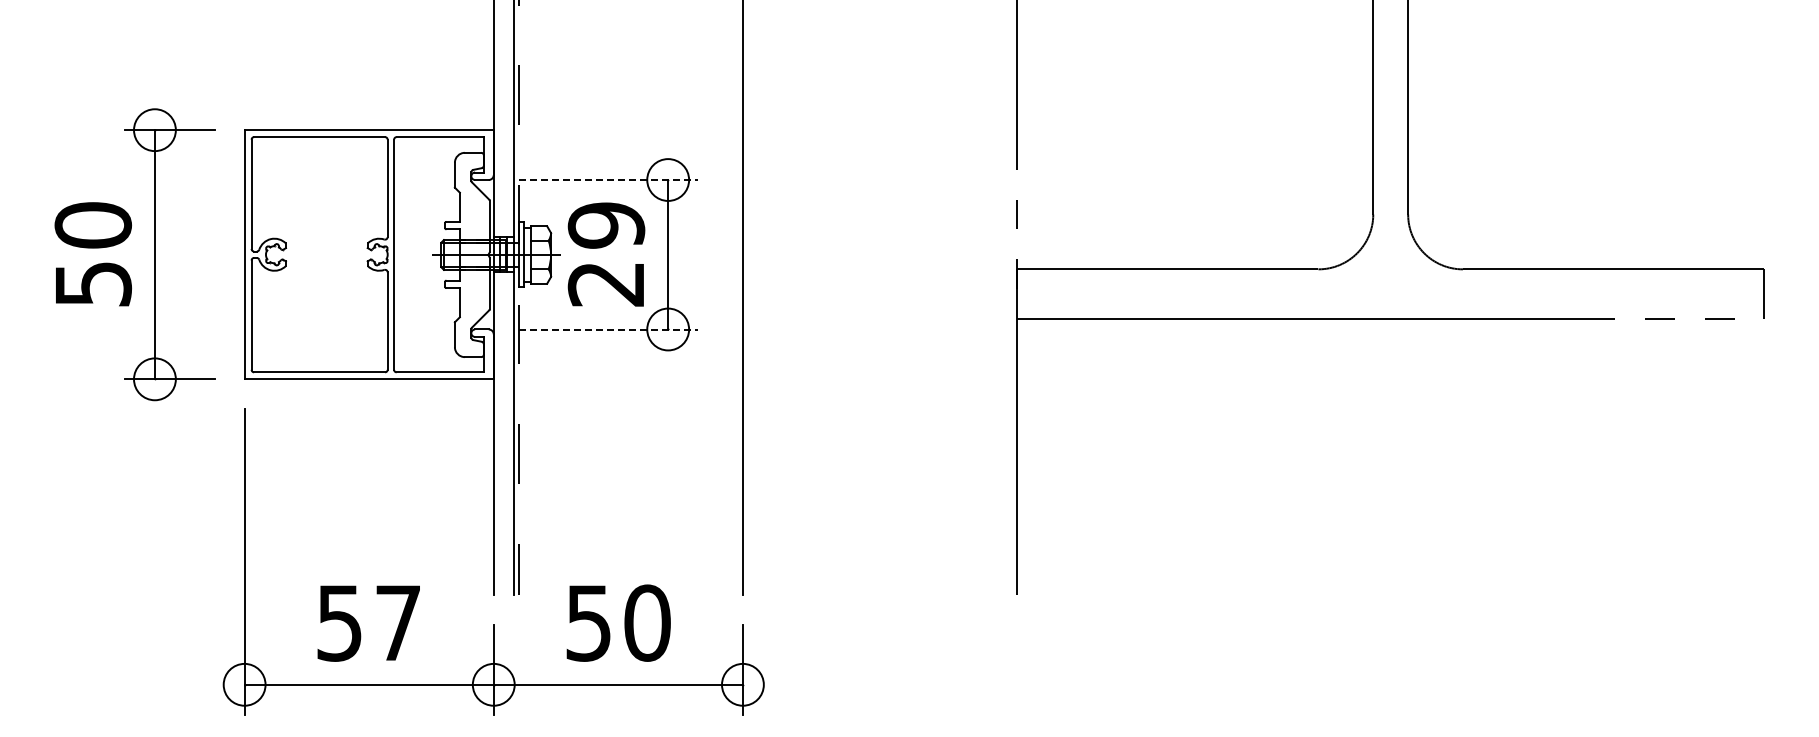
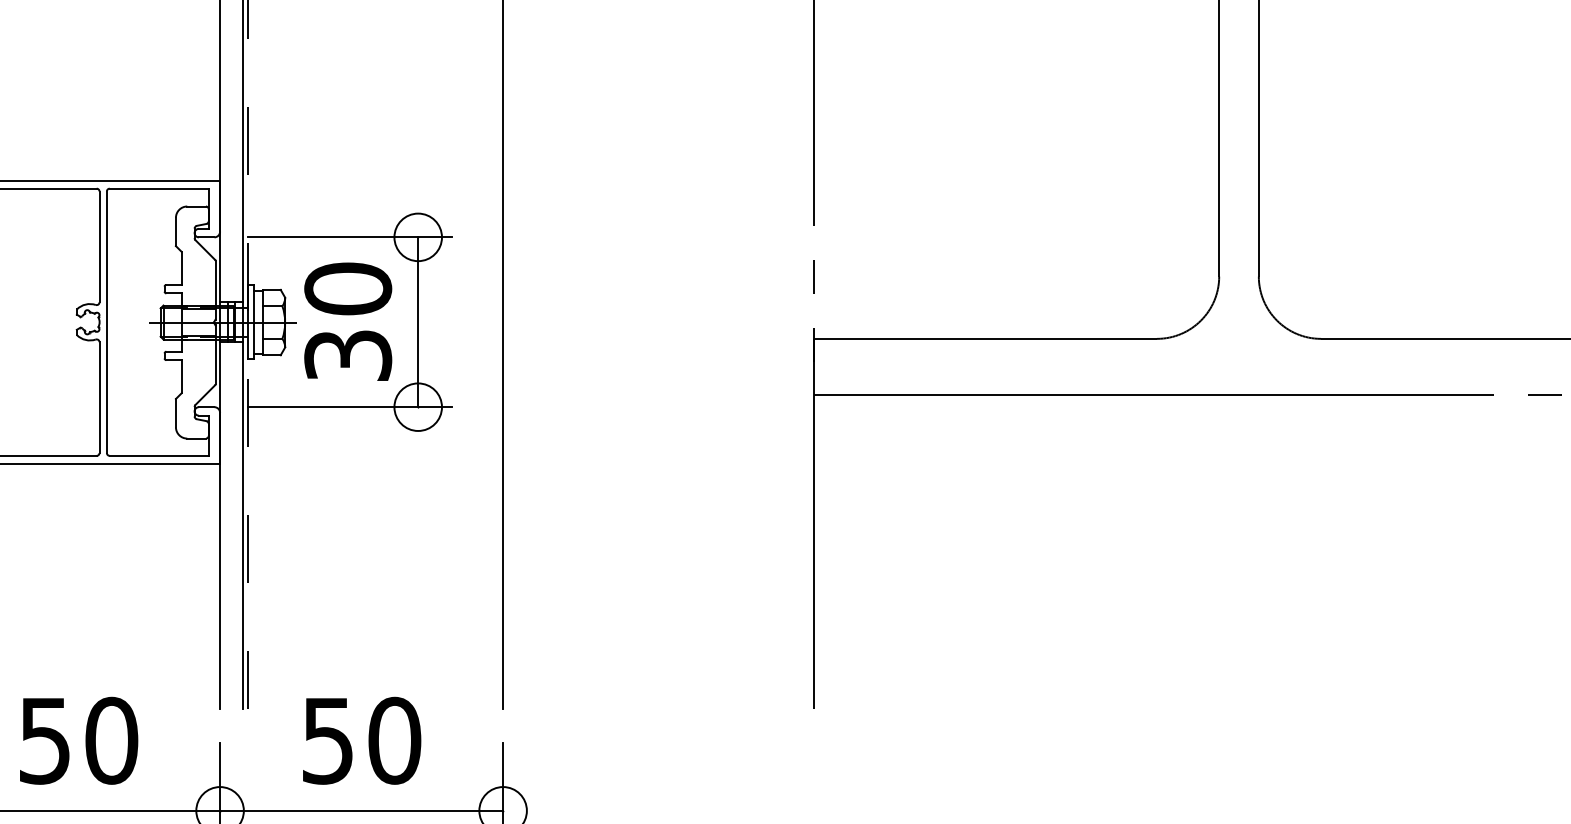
line: (608, 180) -> (350, 237), dashed -> solid
text: (606, 254) -> (348, 321), 29 -> 30
line: (608, 329) -> (350, 407), dashed -> solid
text: (398, 622) -> (111, 740), 57 -> 50

